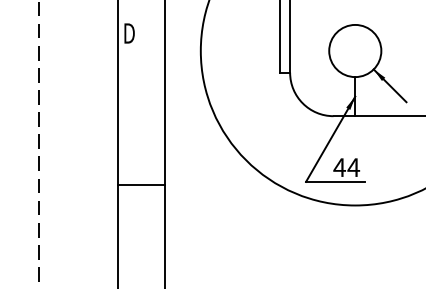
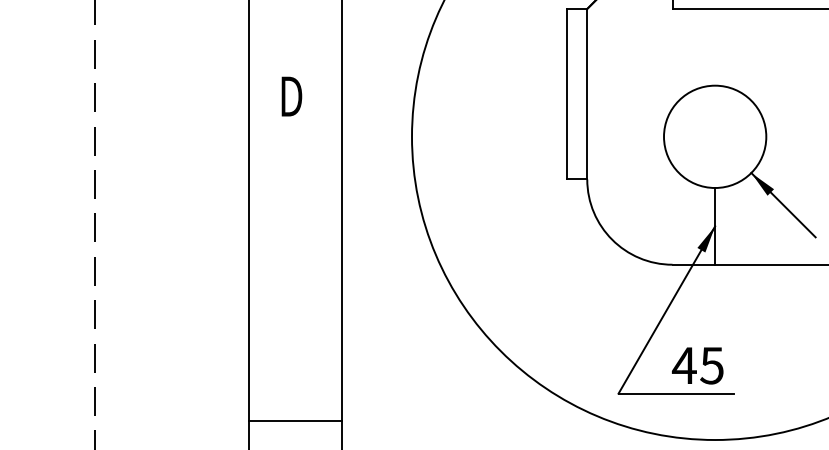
text: (129, 33) -> (291, 96), moved
text: (353, 167) -> (711, 365), 44 -> 45
line: (141, 184) -> (295, 420), moved

